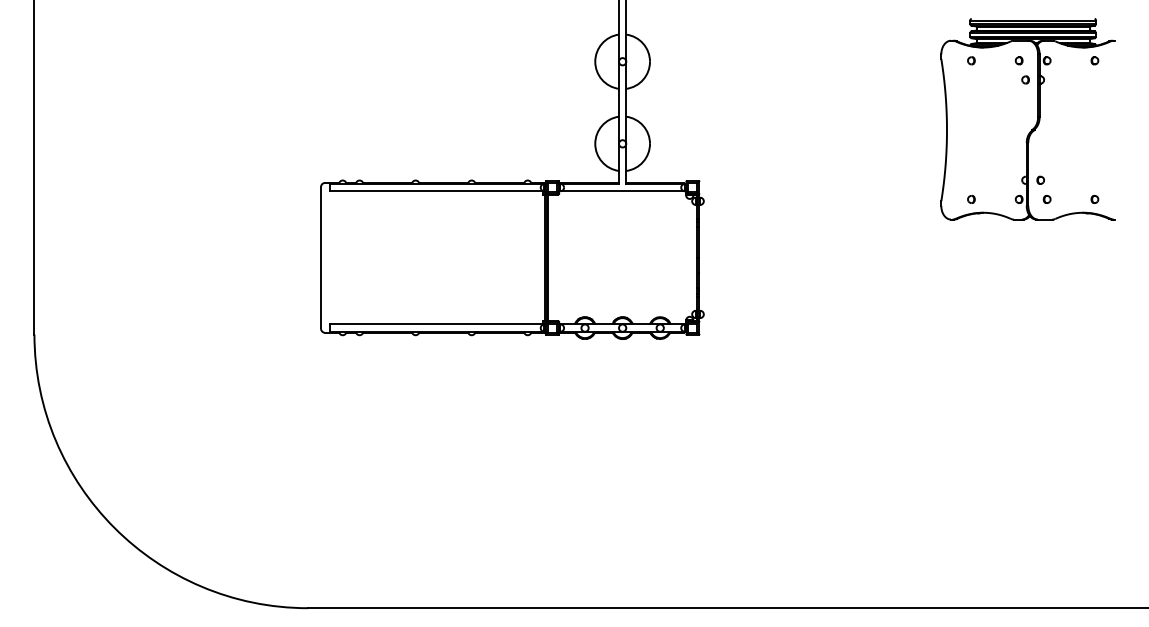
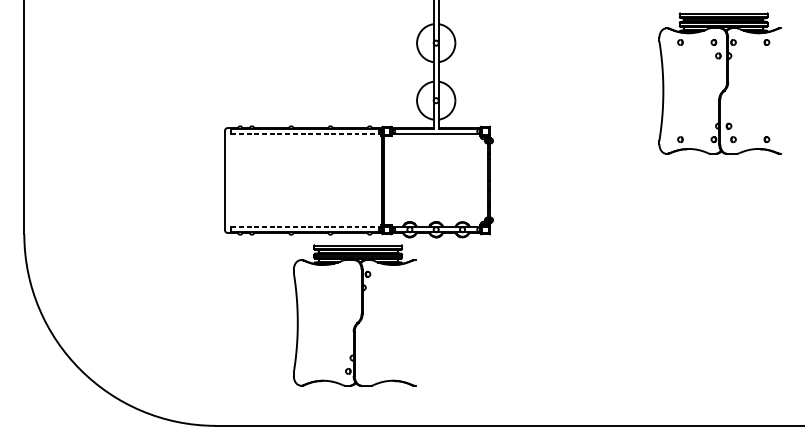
line: (437, 191) -> (306, 134), solid -> dashed
line: (437, 324) -> (306, 227), solid -> dashed
part: (505, 450) -> (354, 315), added

